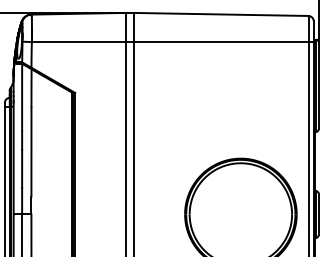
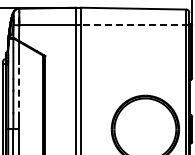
line: (222, 42) -> (134, 25), solid -> dashed
line: (32, 151) -> (19, 91), solid -> dashed

